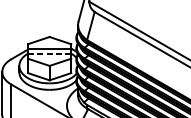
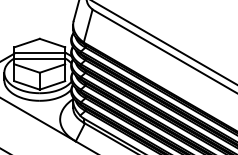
line: (49, 53) -> (39, 58), dashed -> solid

